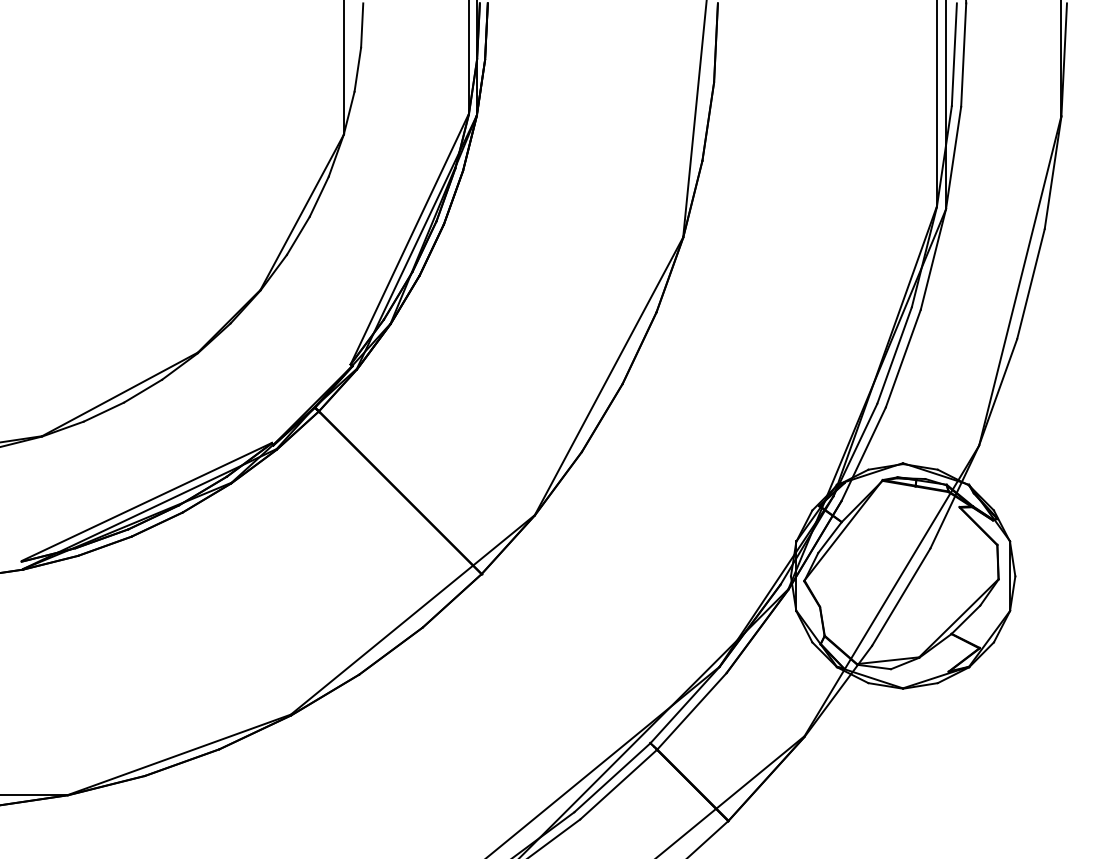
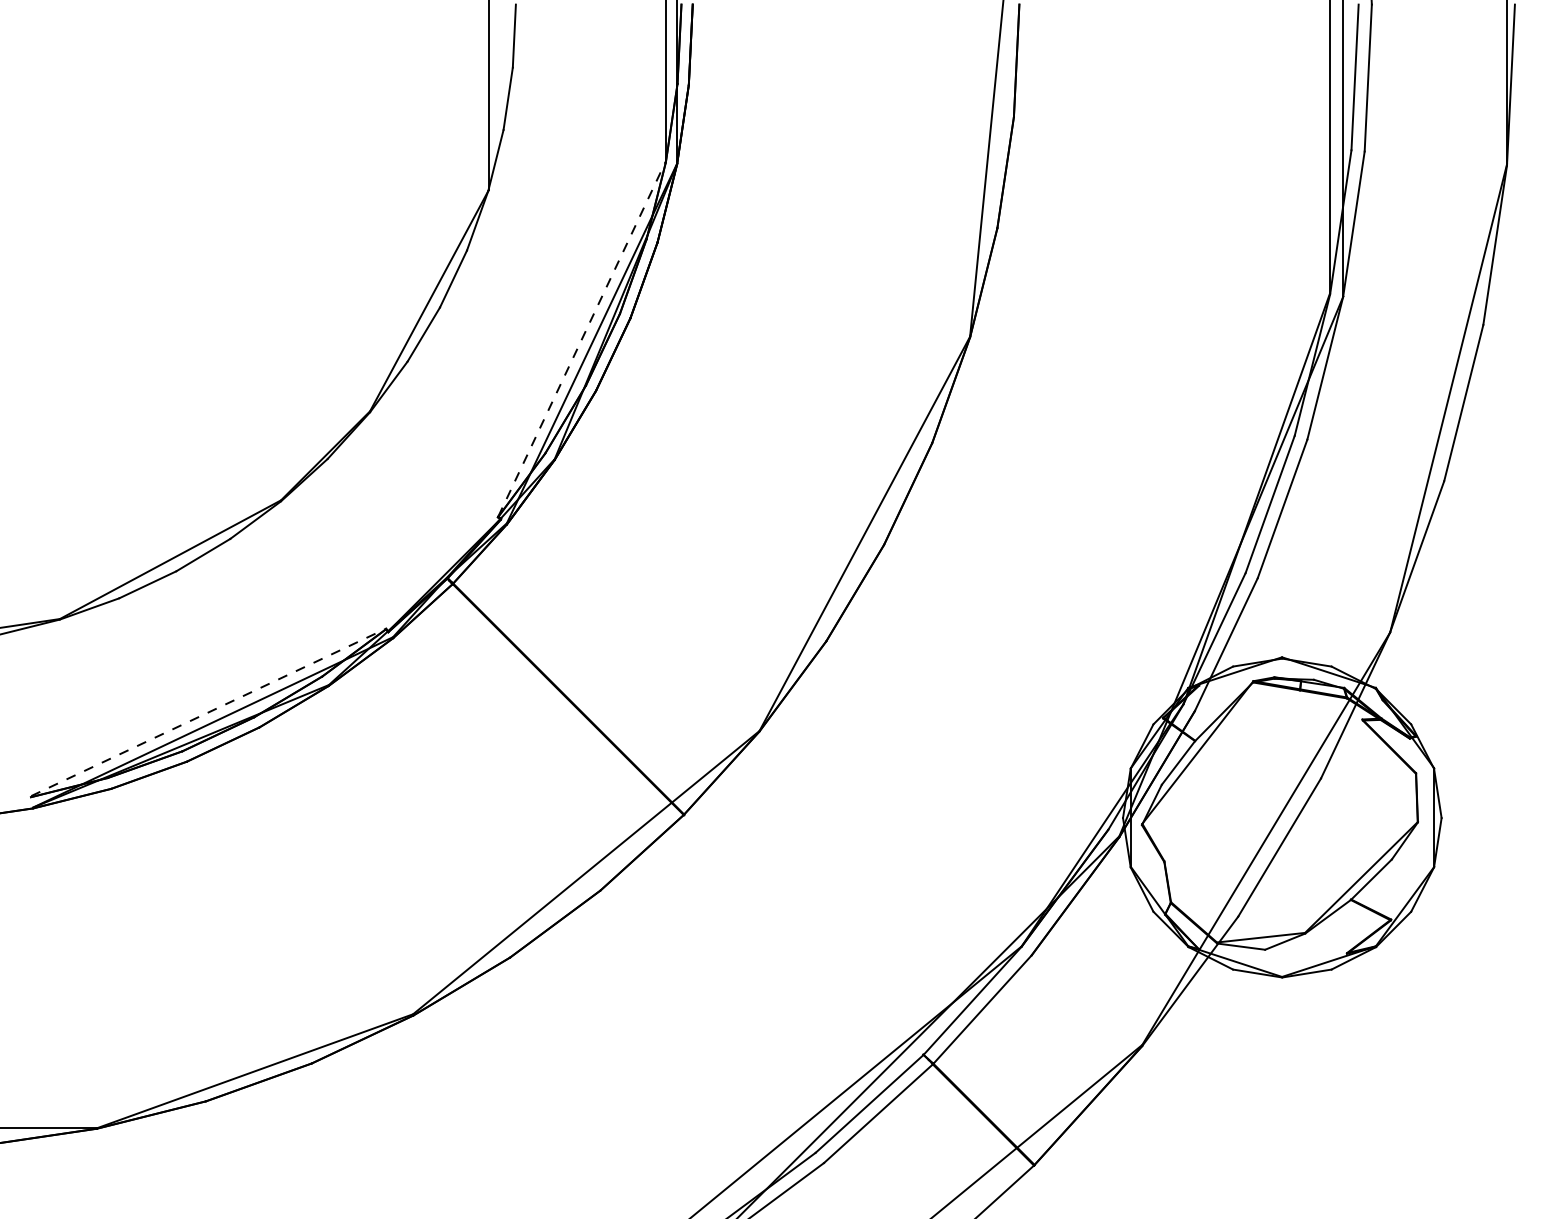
line: (410, 238) -> (582, 338), solid -> dashed
line: (147, 501) -> (209, 711), solid -> dashed

